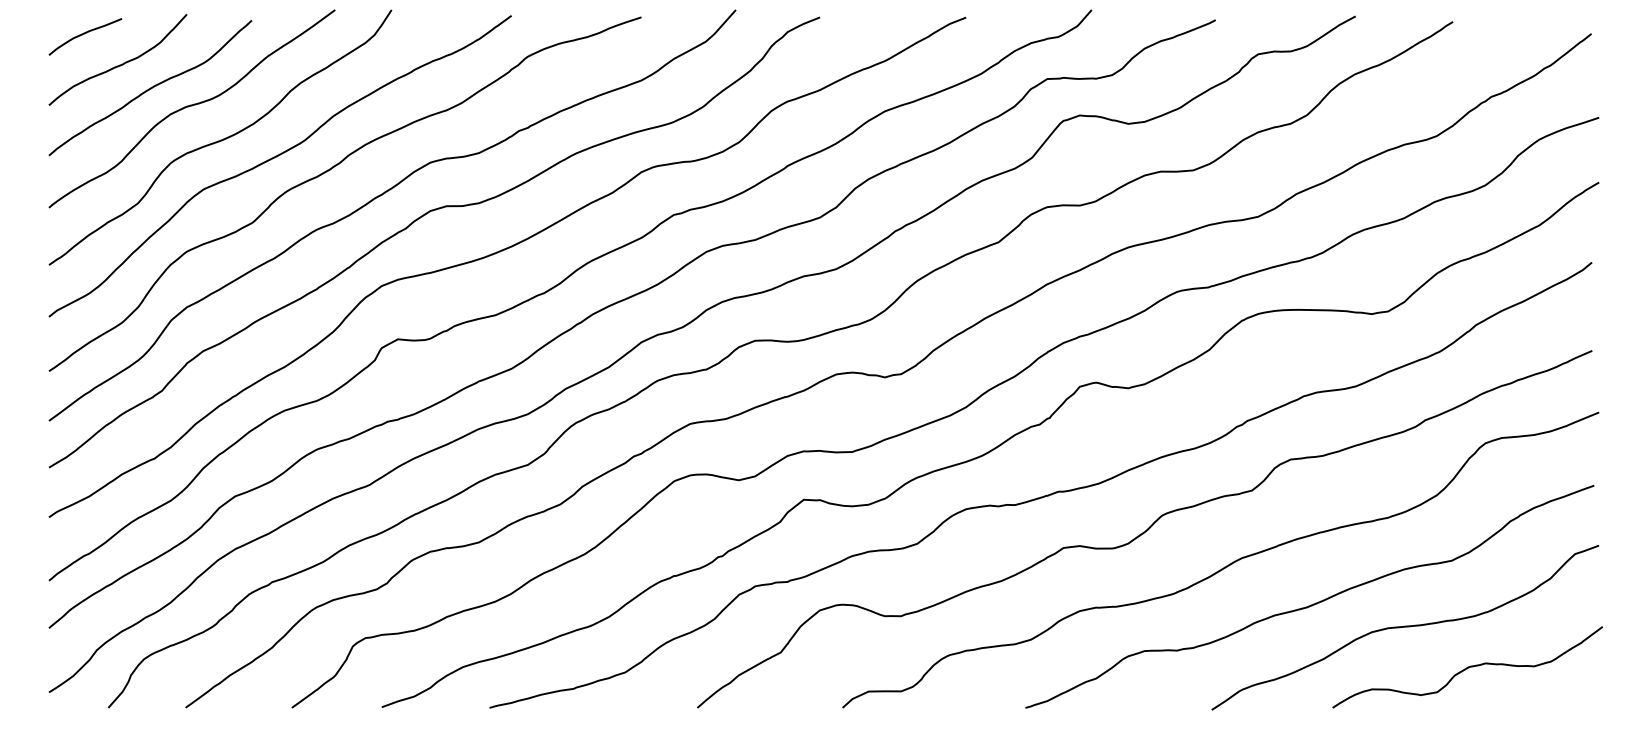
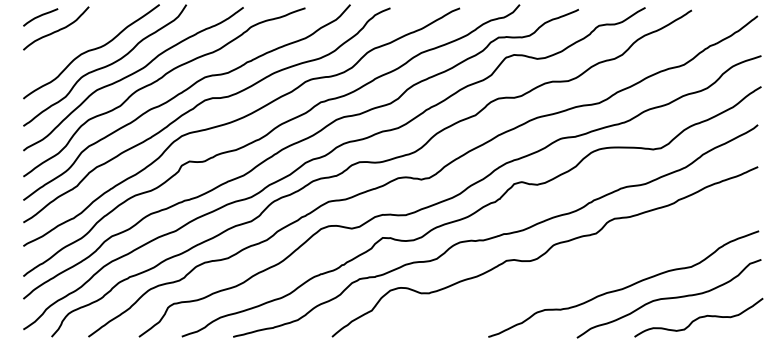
curve: (150, 87) -> (71, 41), removed
curve: (1223, 566) -> (582, 269), removed

